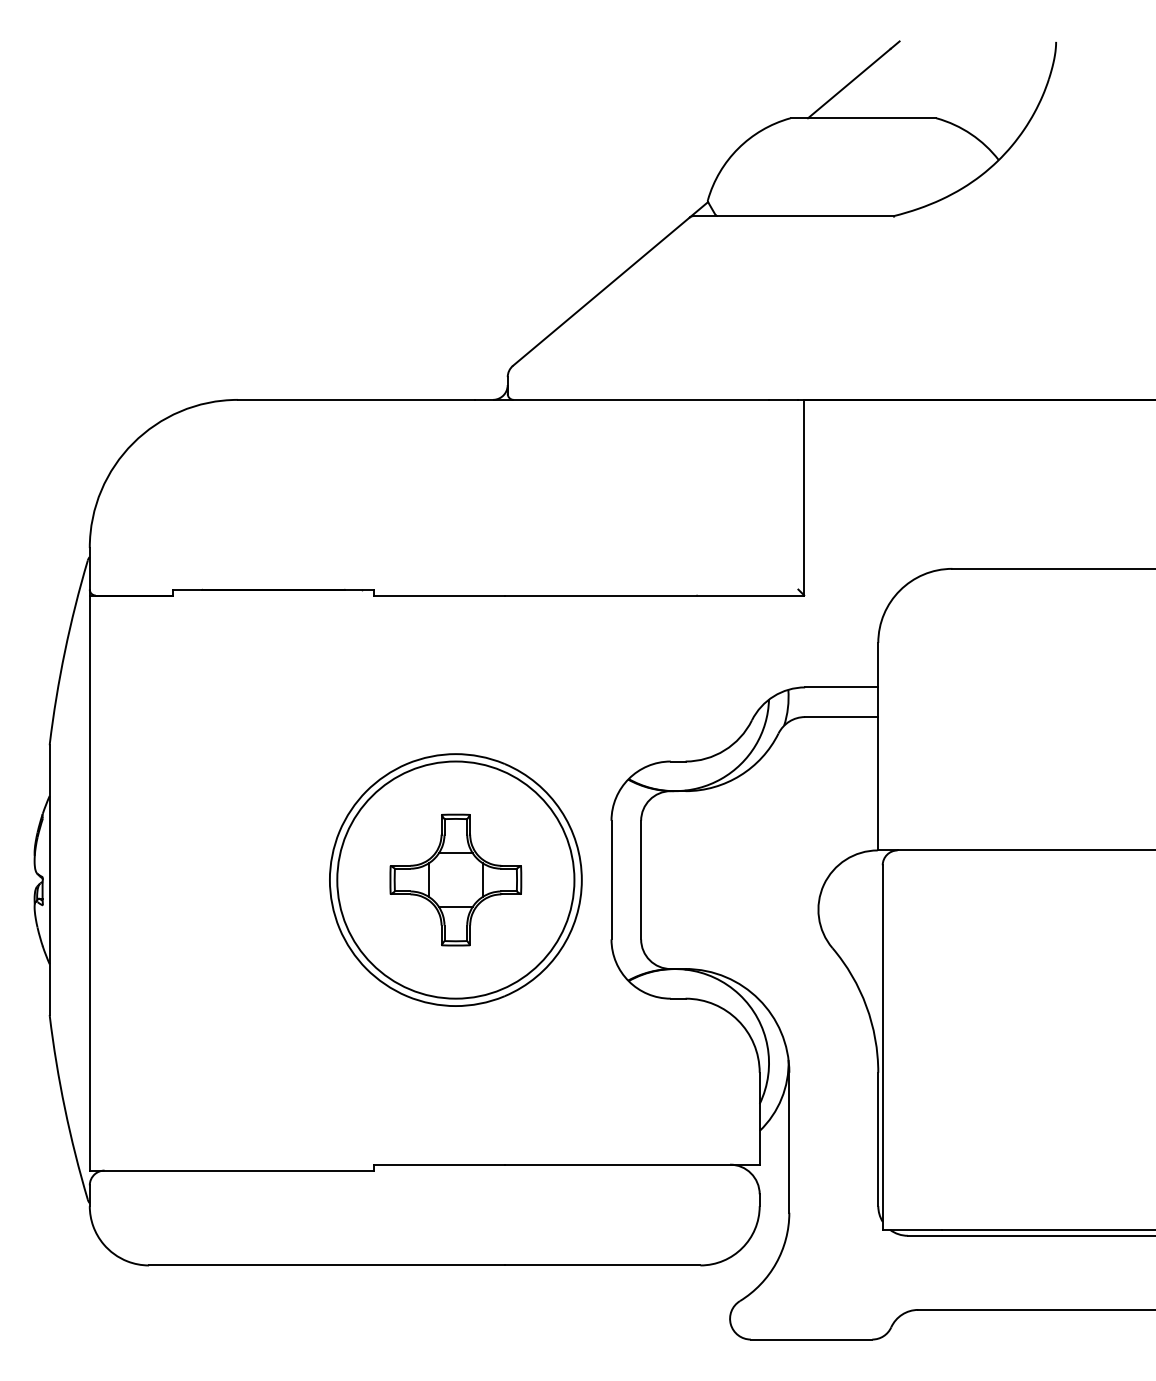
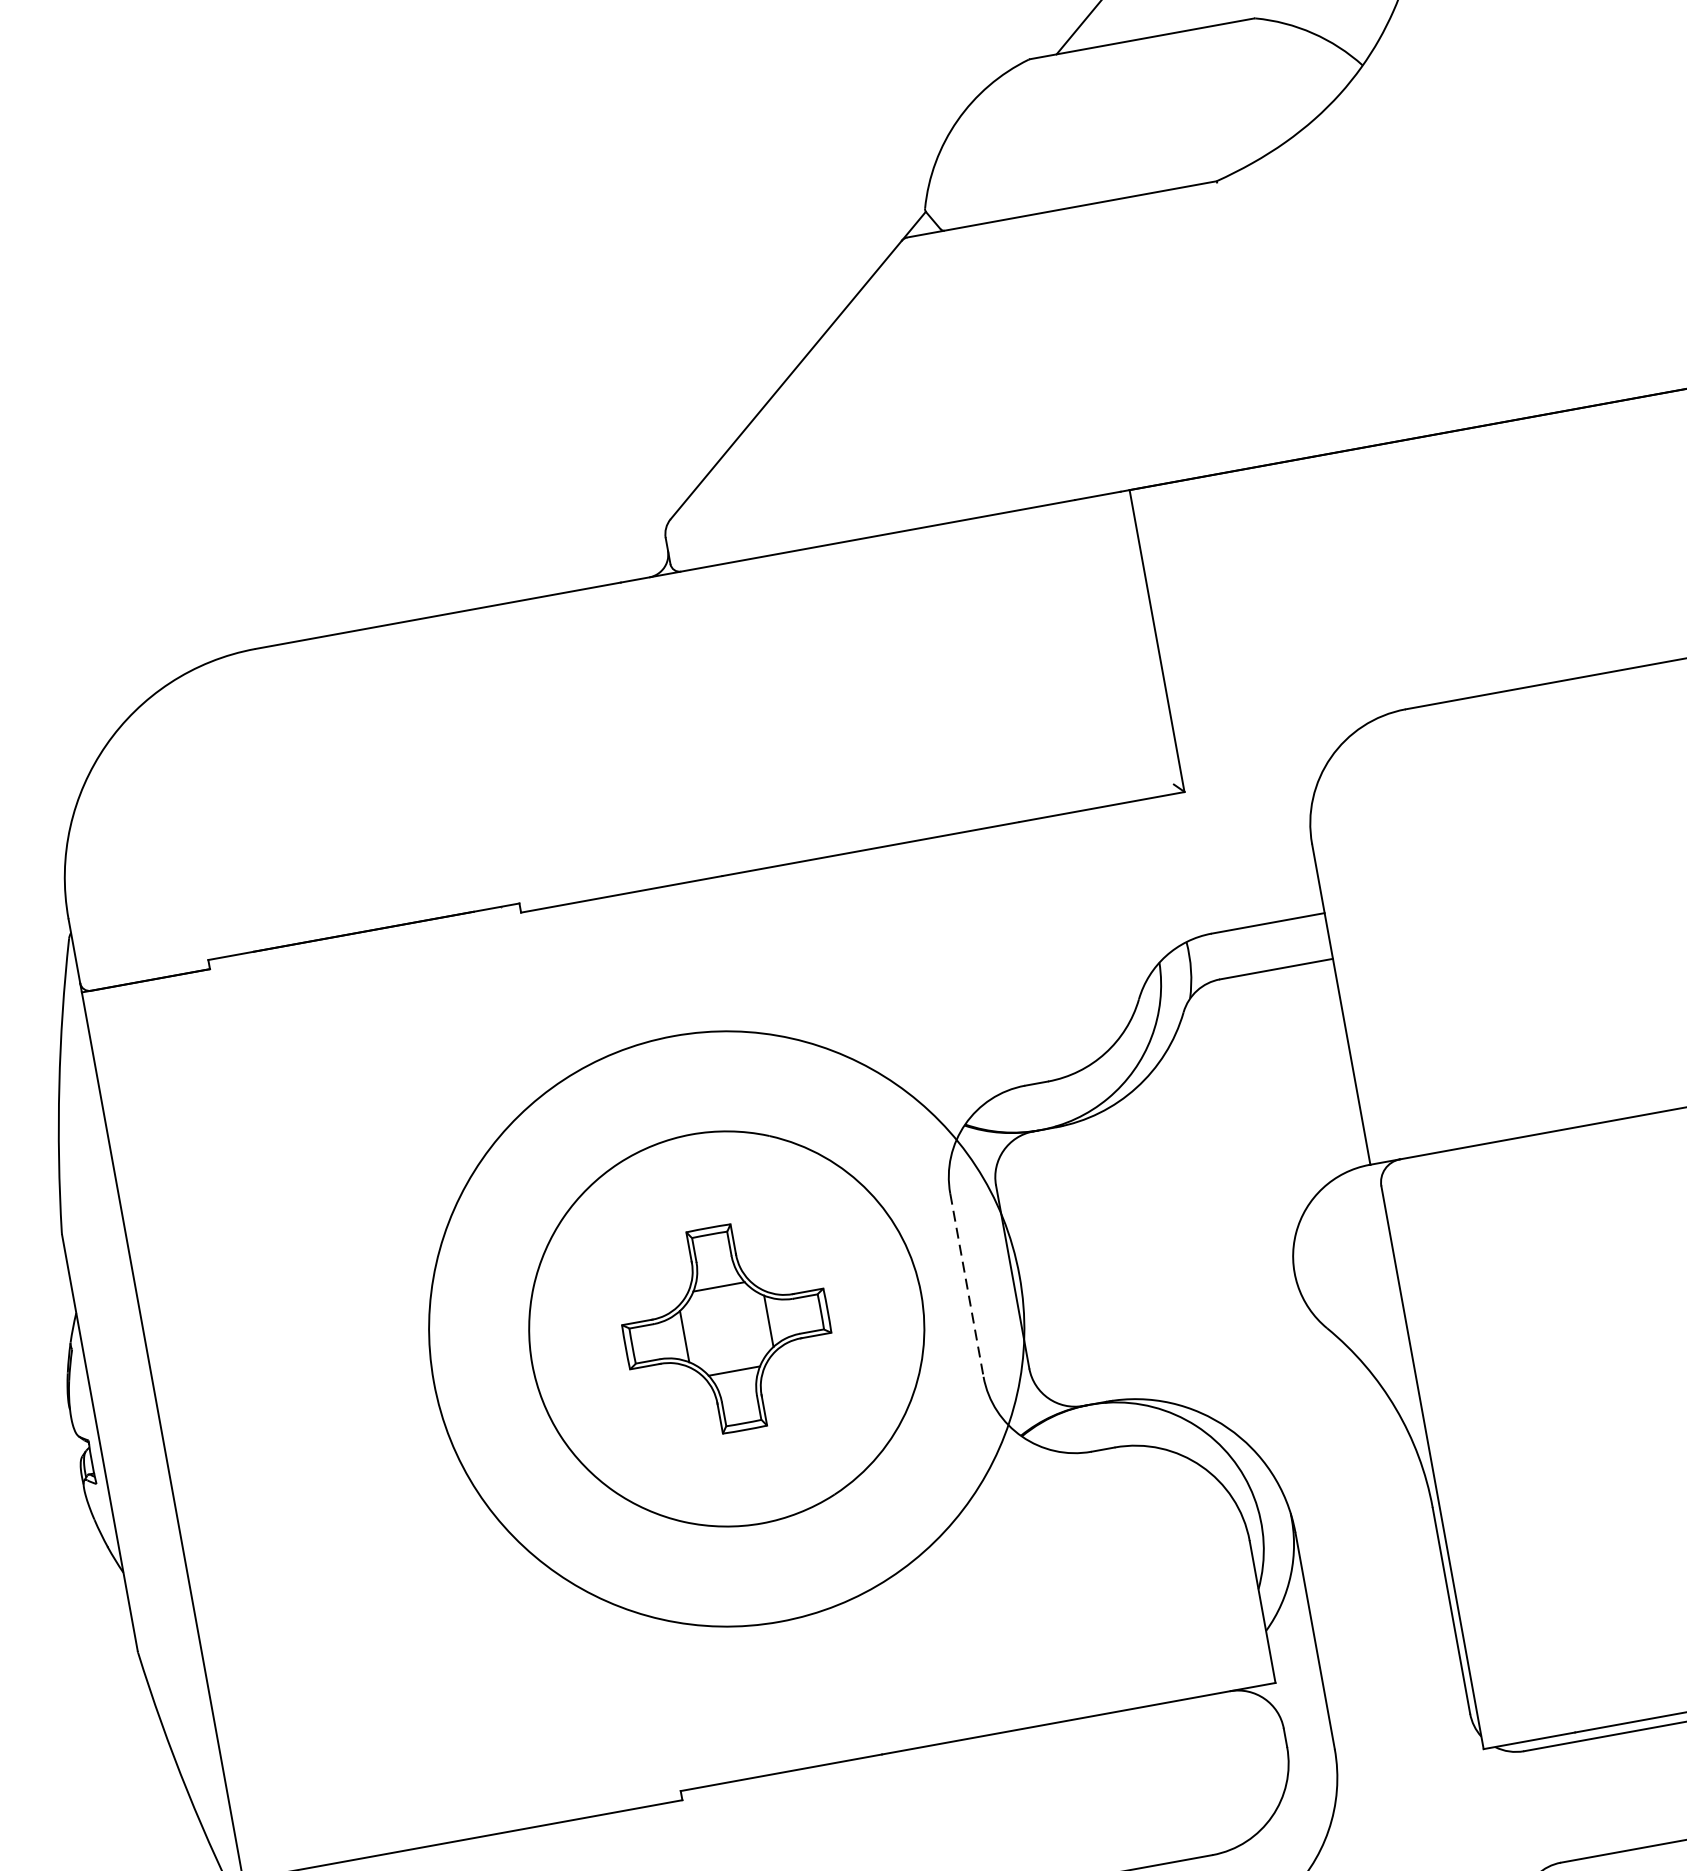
circle: (455, 879) -> (726, 1328), size x1.6
line: (611, 880) -> (967, 1285), solid -> dashed

